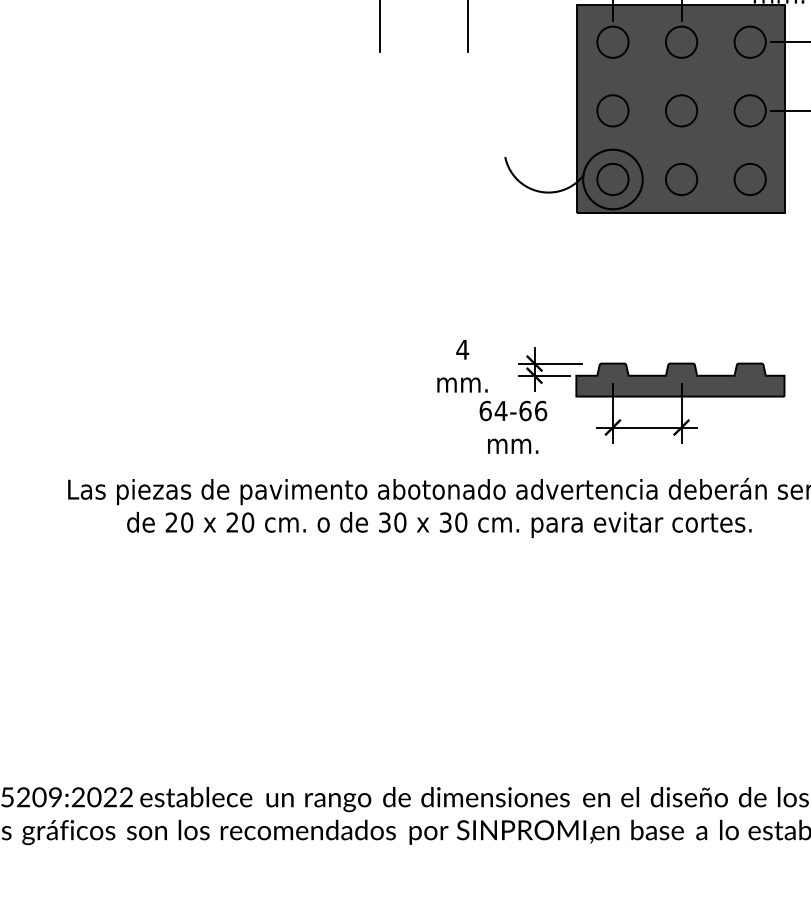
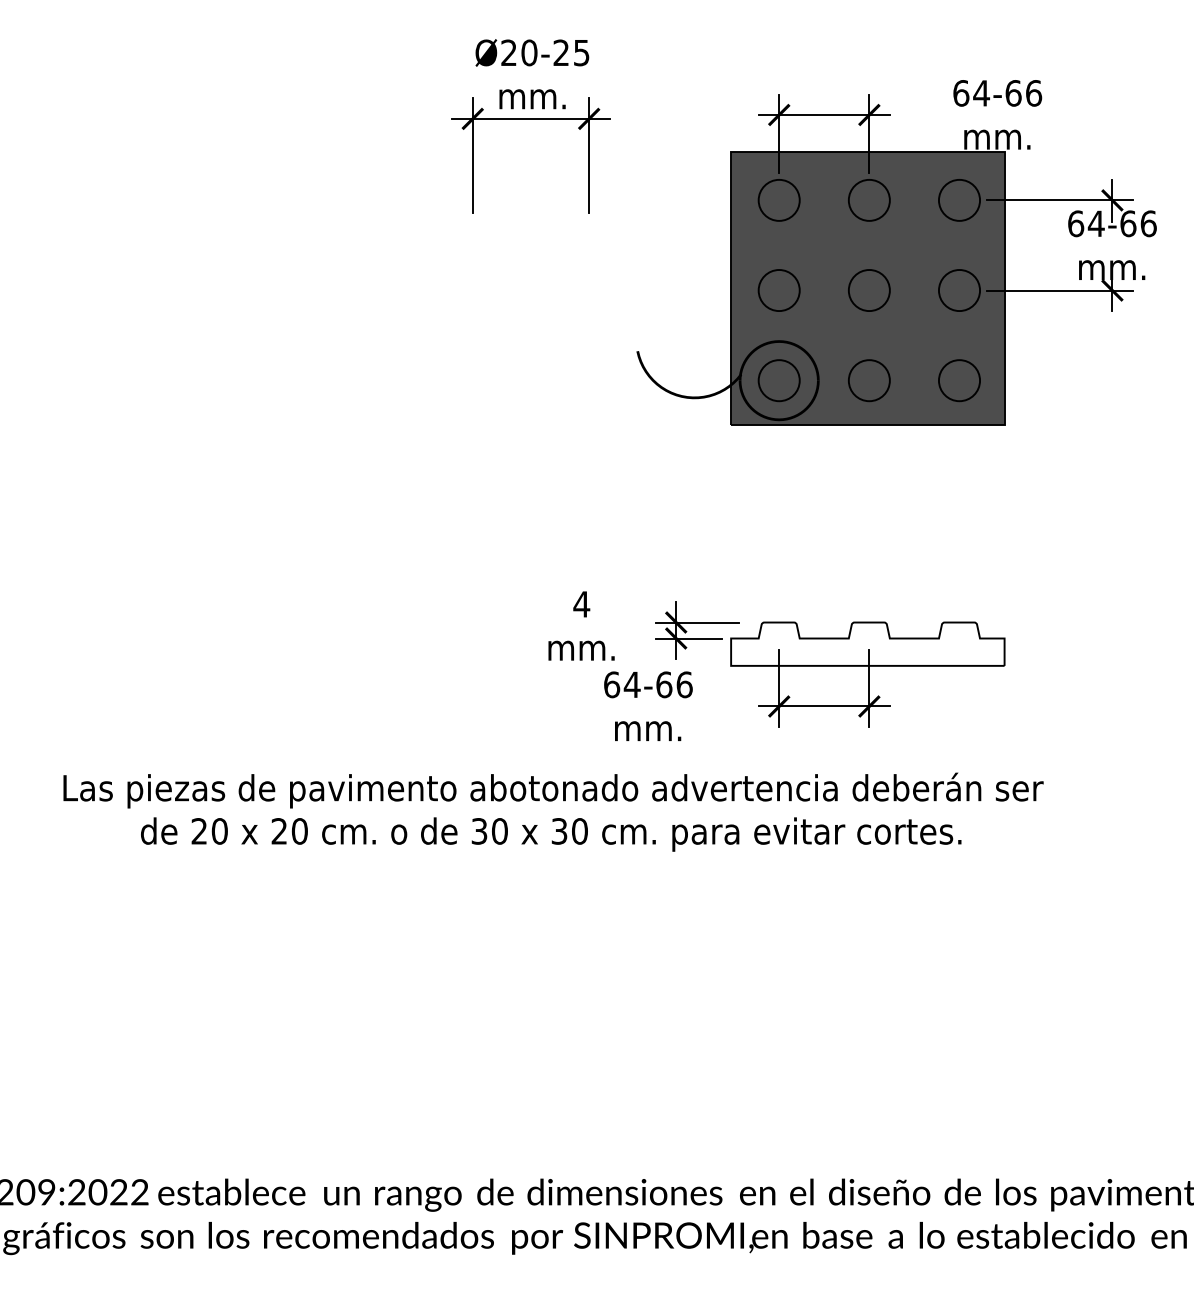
fill: (680, 379) -> (867, 643), removed

